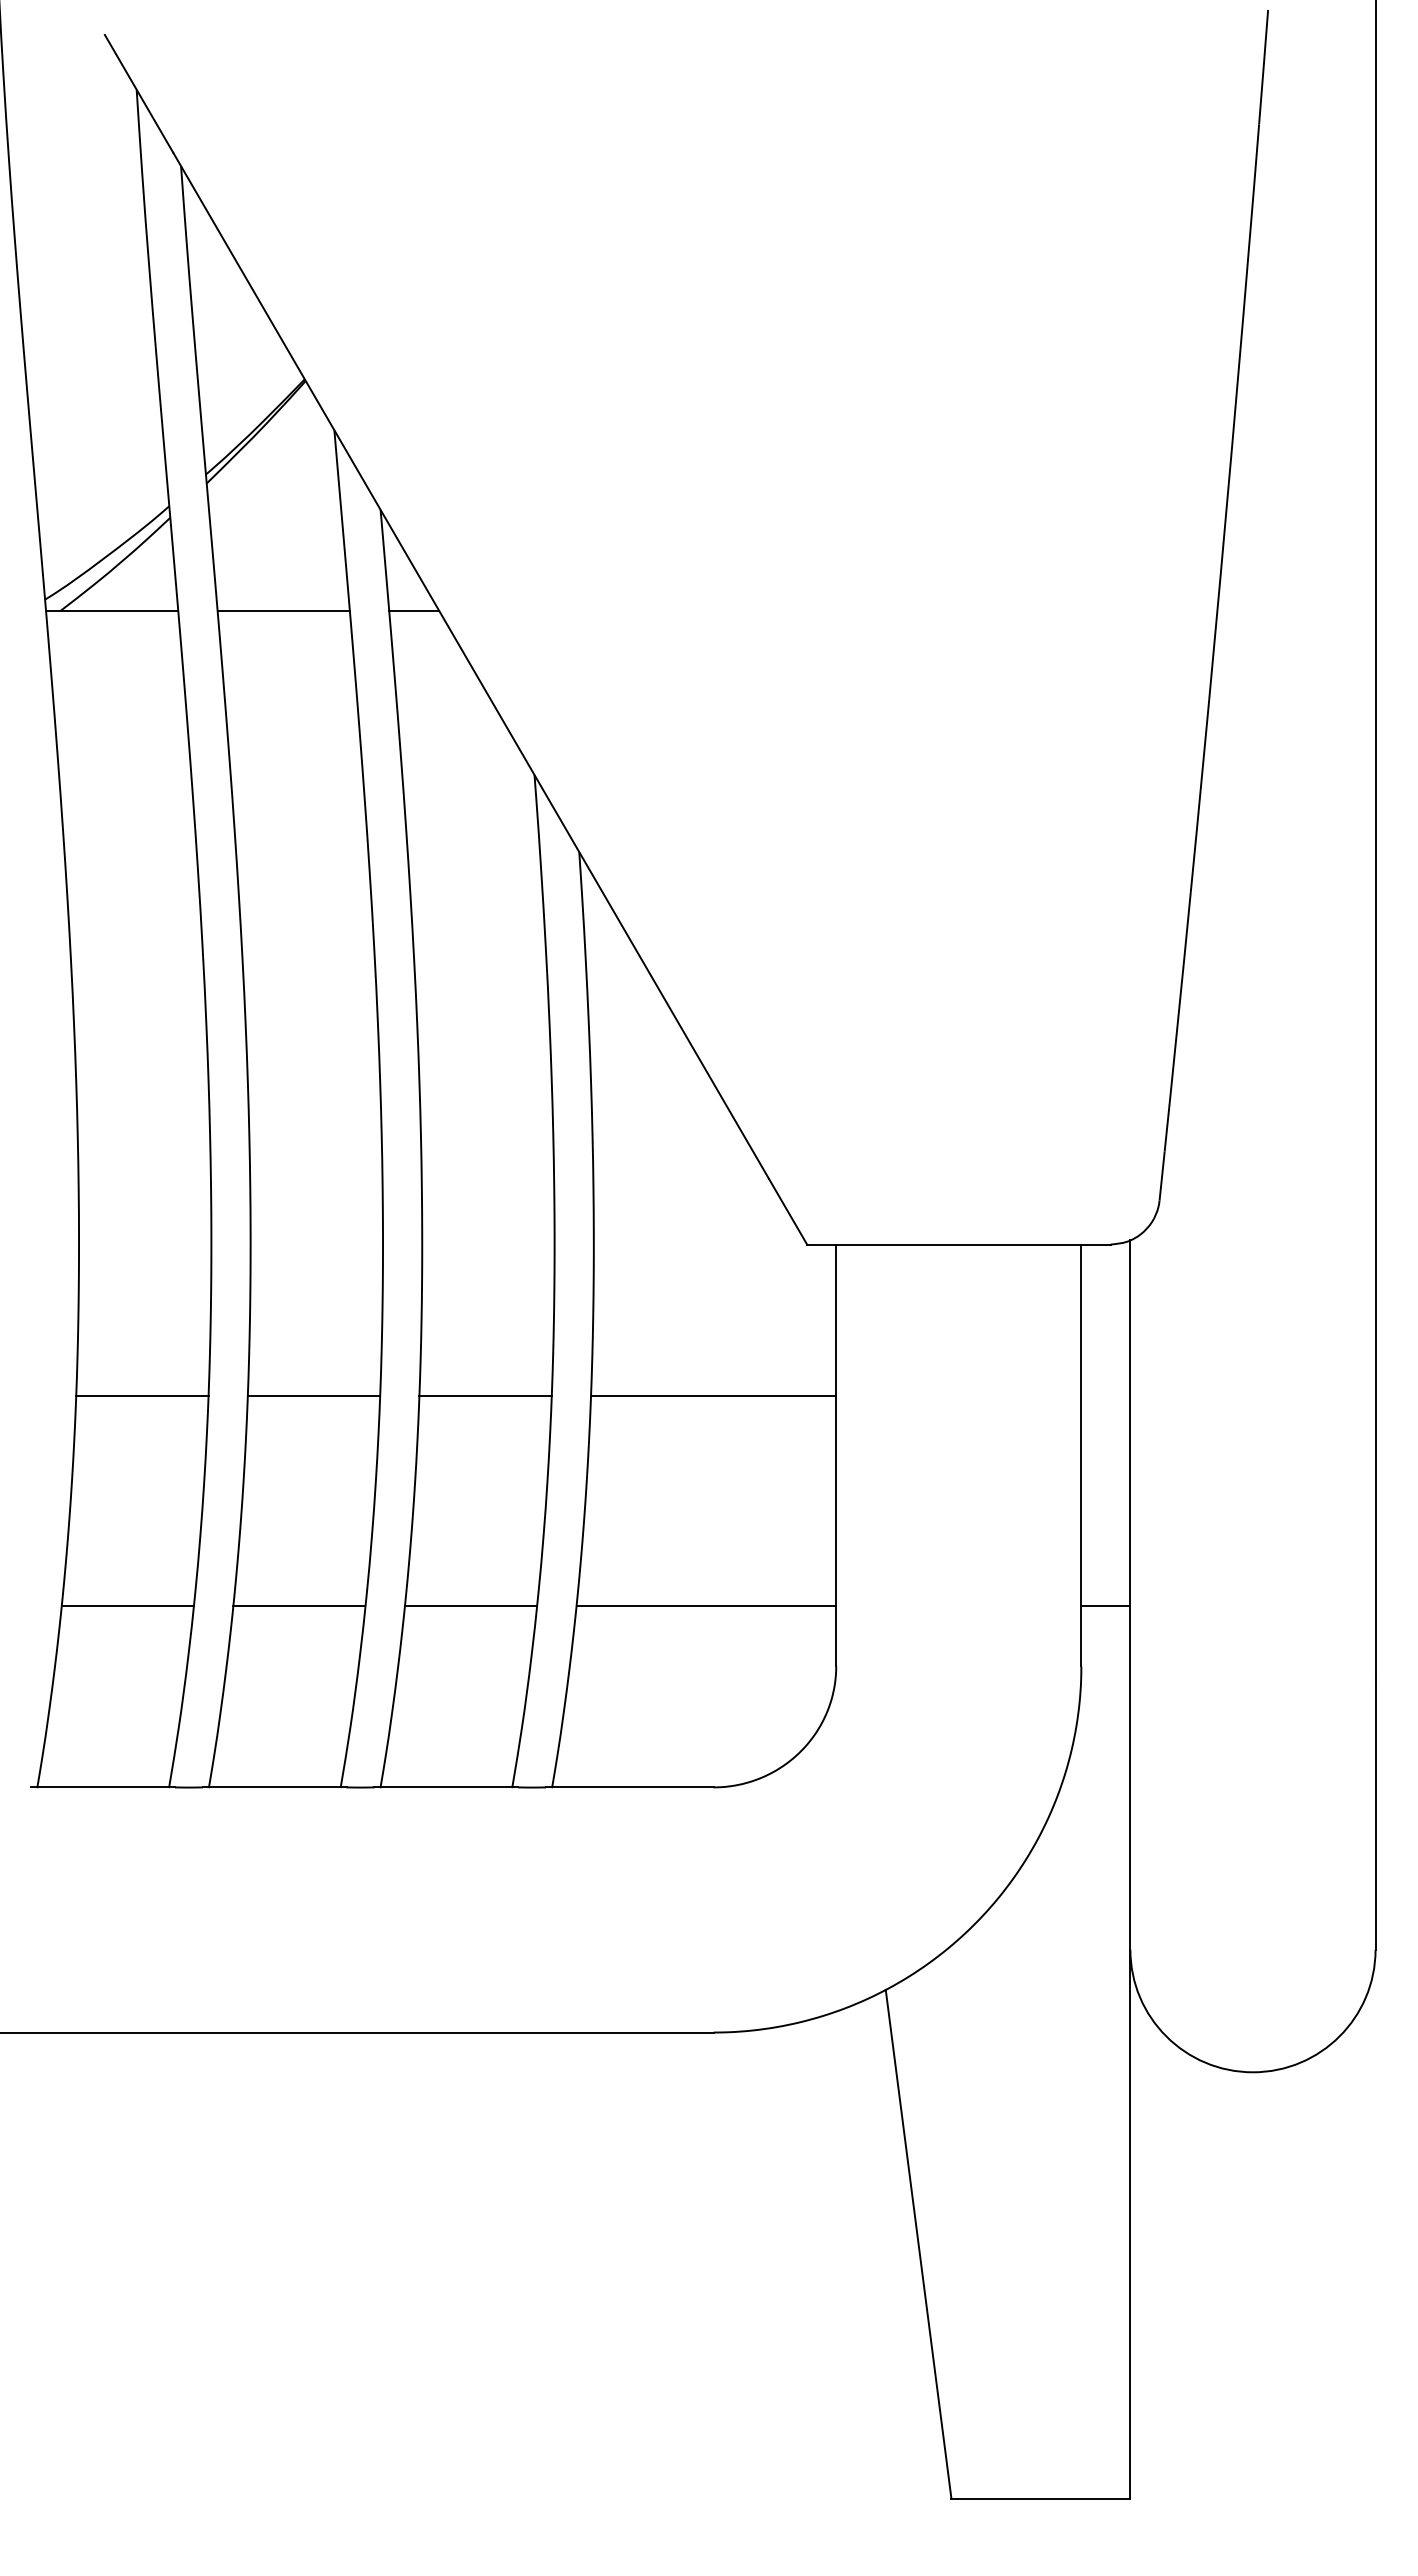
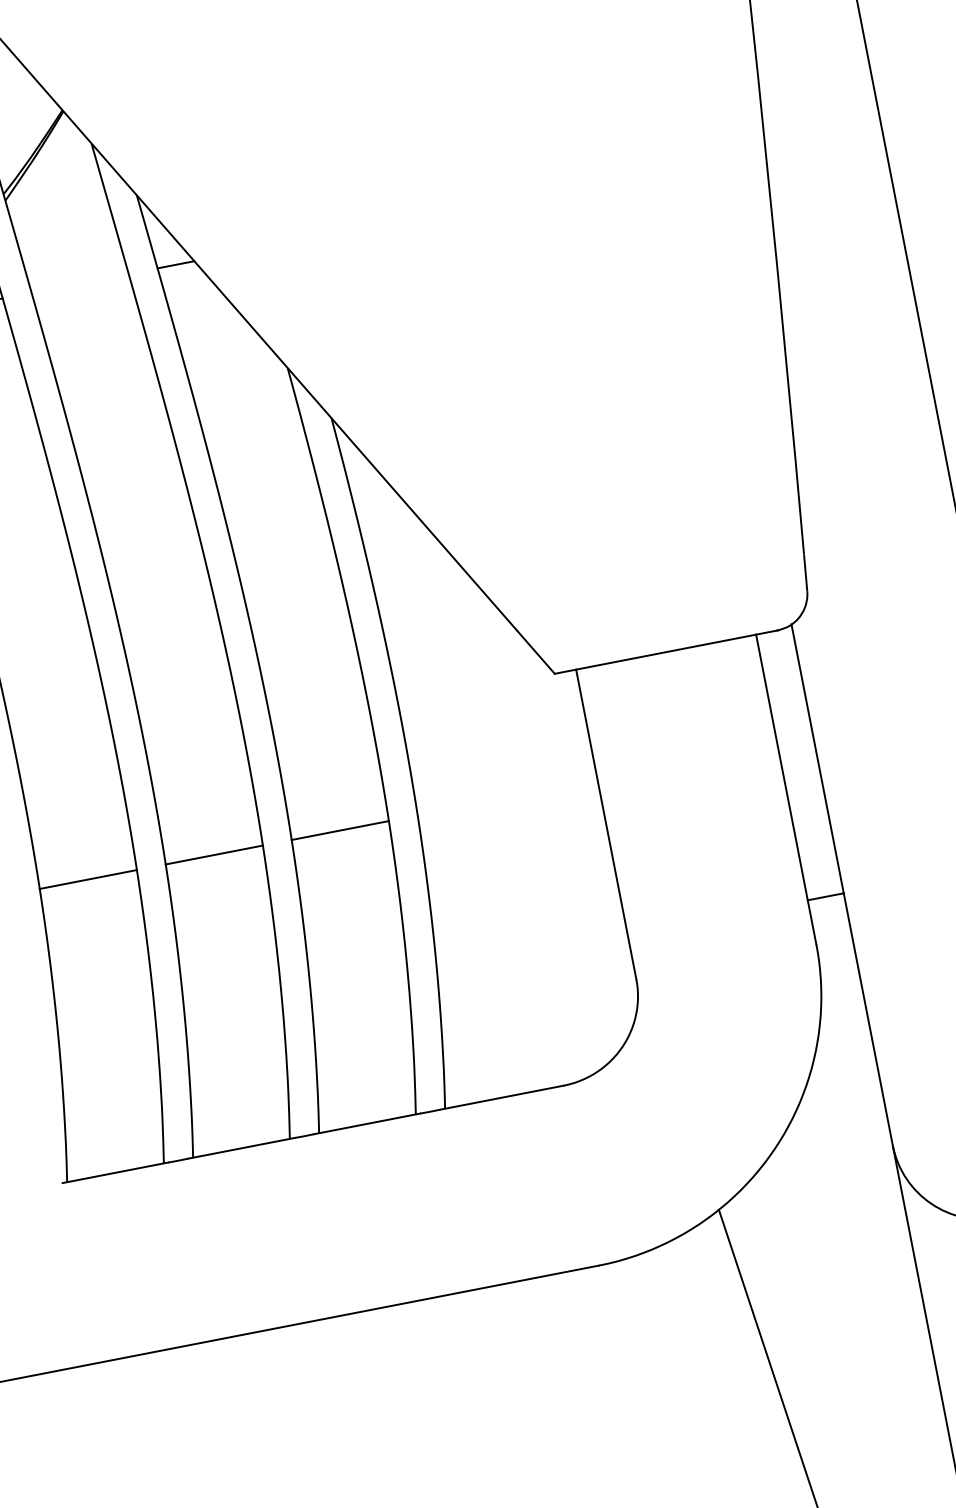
line: (283, 611) -> (80, 283), removed
line: (713, 1395) -> (507, 797), removed
line: (127, 1606) -> (107, 1036), removed
line: (299, 1606) -> (233, 1011), removed
line: (470, 1606) -> (359, 987), removed
line: (706, 1606) -> (532, 953), removed

